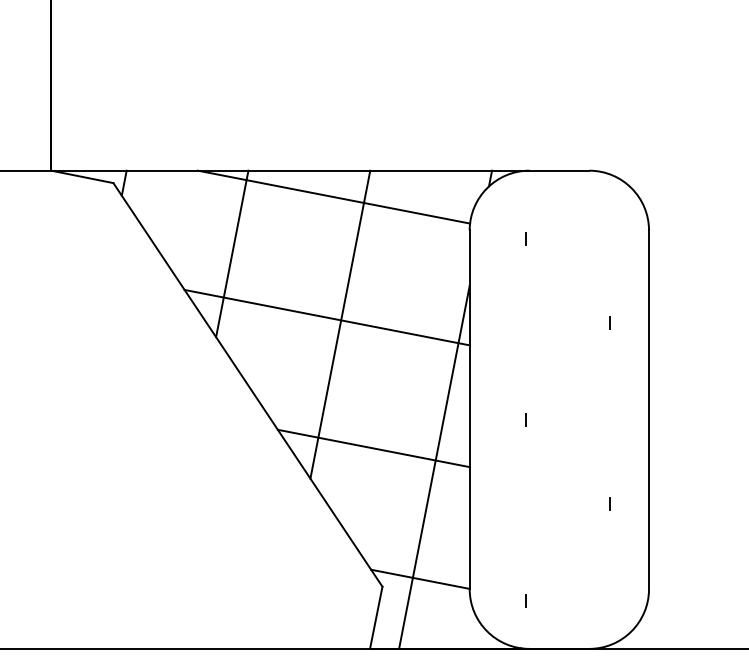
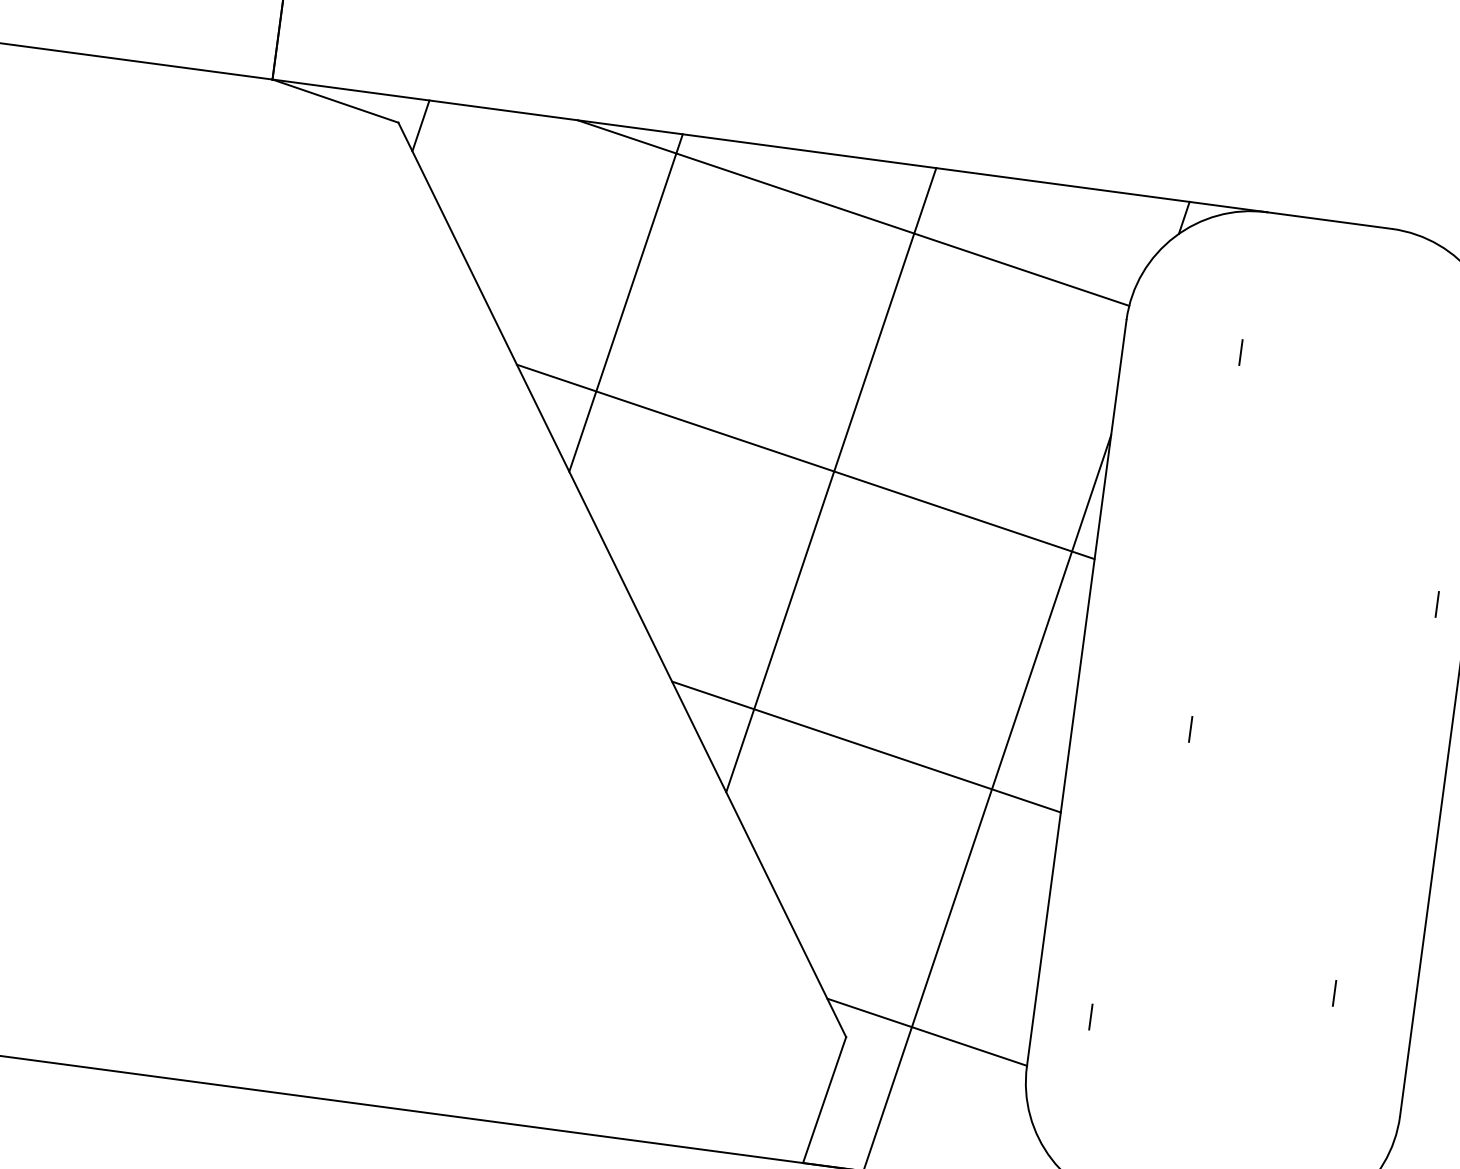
line: (609, 322) -> (1435, 602), moved
line: (609, 503) -> (1333, 991), moved
line: (525, 600) -> (1090, 1016), moved

